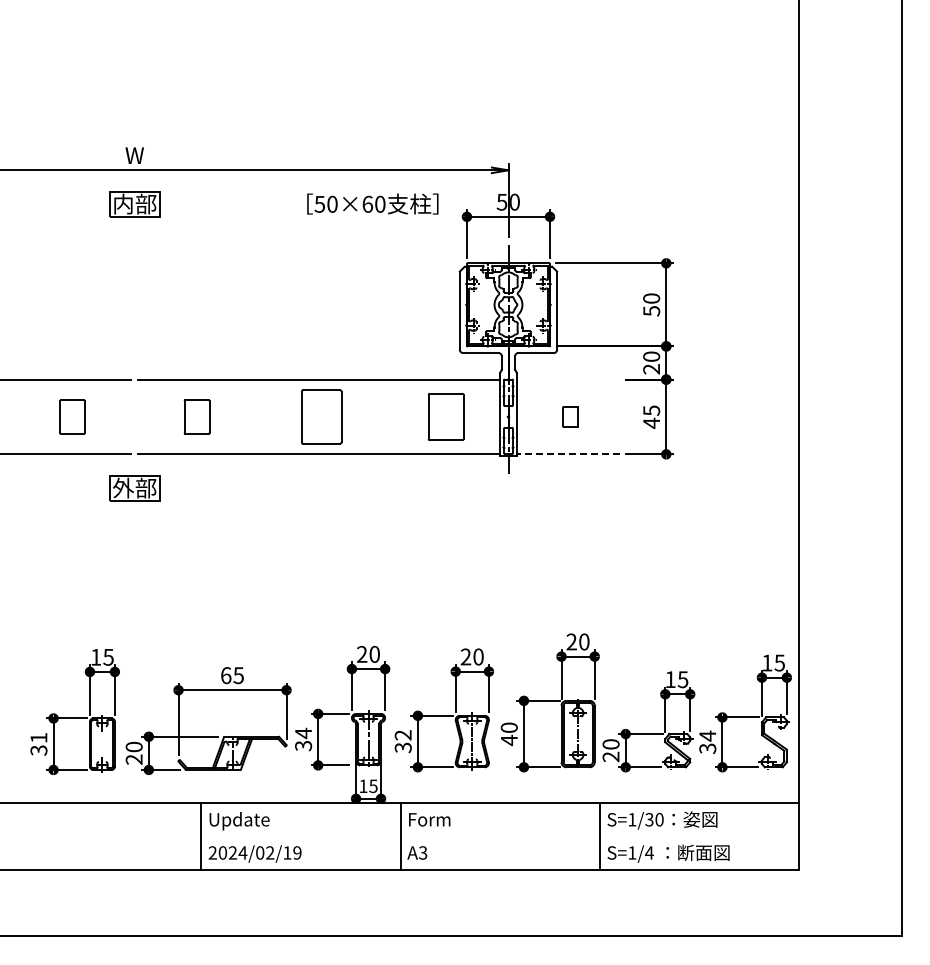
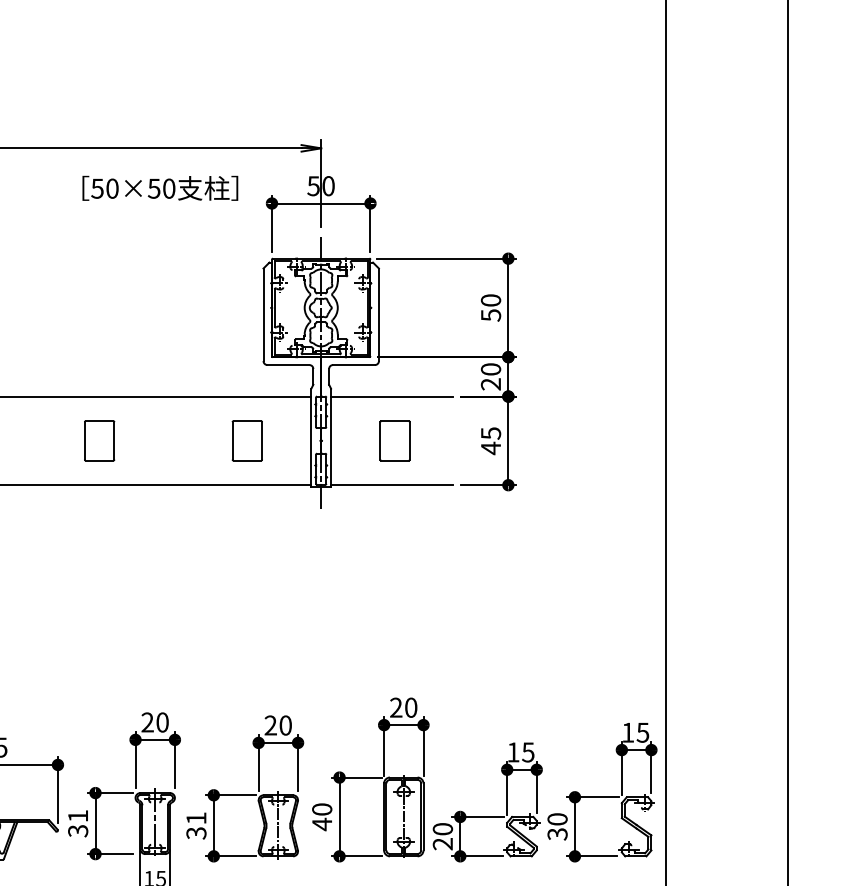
text: (367, 203) -> (154, 187), 50×60 -> 50×50
line: (567, 379) -> (391, 396), added
part: (321, 416) -> (99, 440), size x0.62
part: (446, 416) -> (247, 440), size x0.71
part: (570, 416) -> (394, 440), size x1.67
line: (567, 454) -> (391, 485), dashed -> solid
text: (303, 733) -> (78, 816), 34 -> 31
text: (402, 735) -> (195, 818), 32 -> 31
text: (707, 735) -> (557, 818), 34 -> 30

